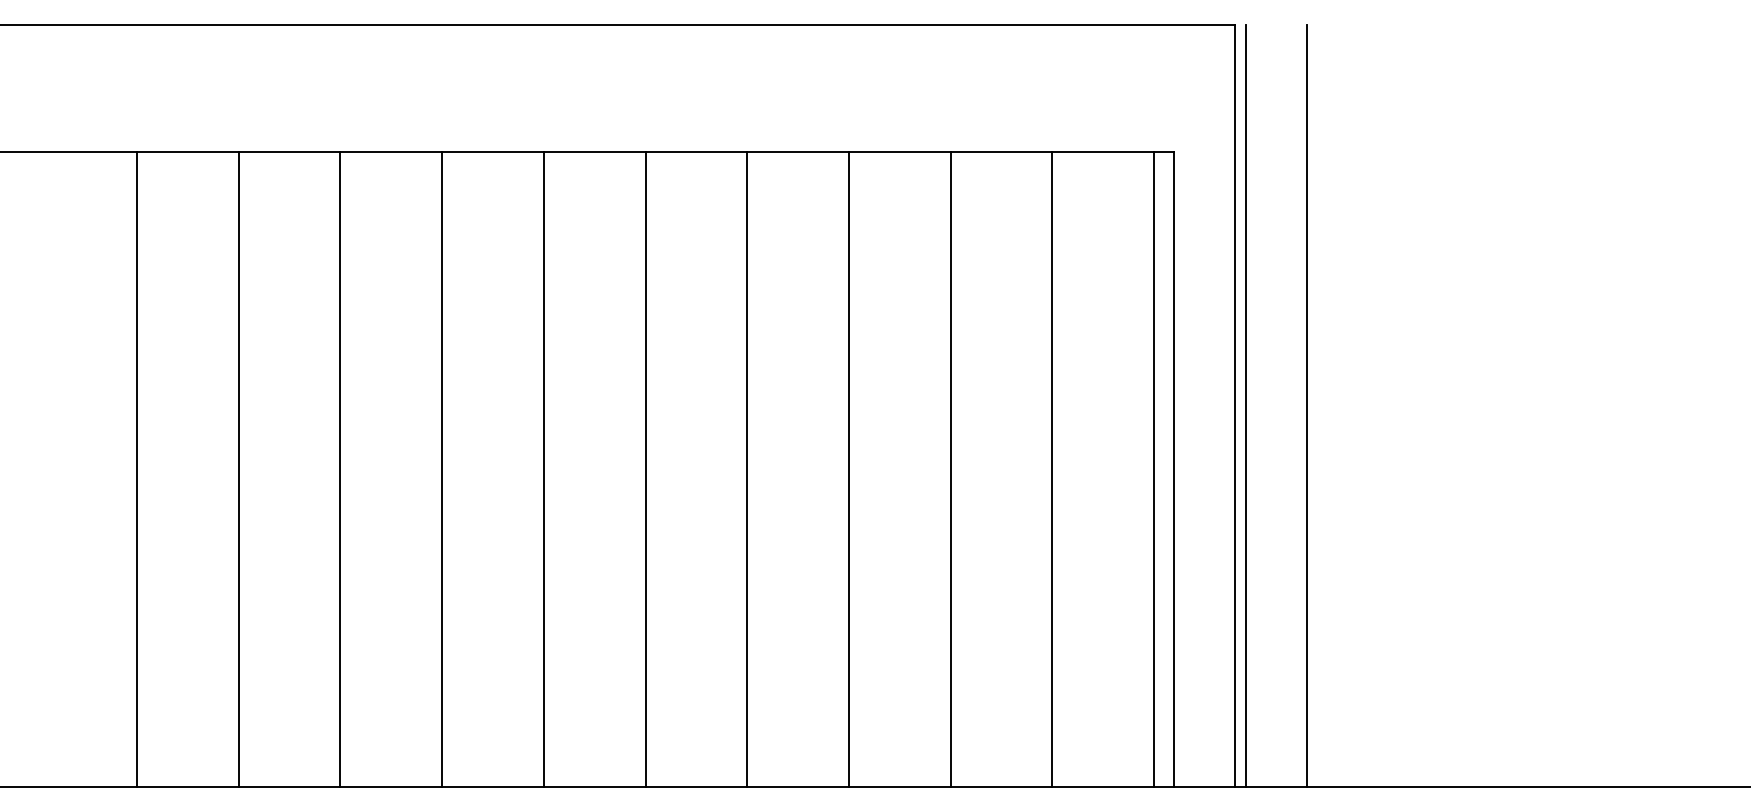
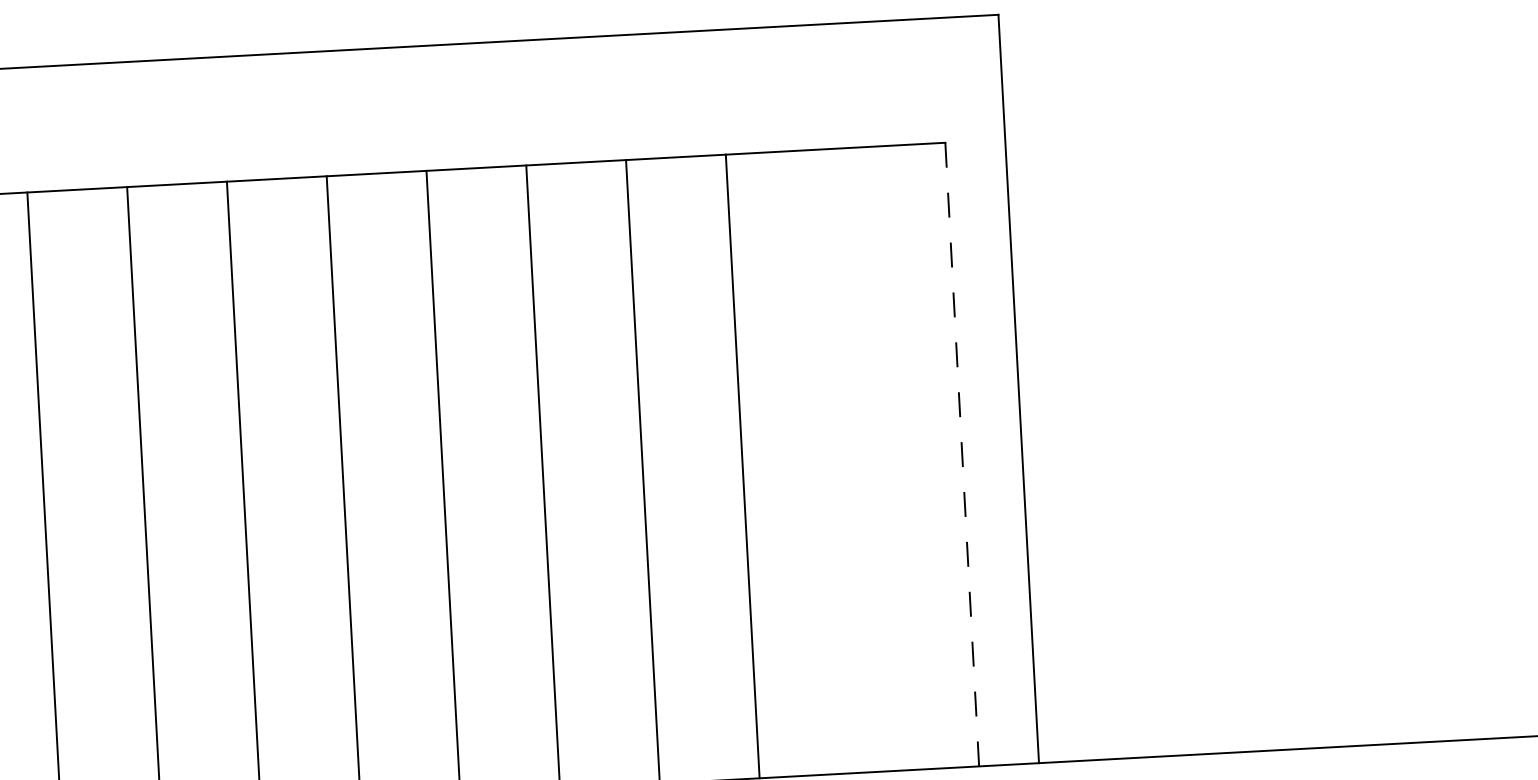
line: (1245, 405) -> (1028, 387), removed
line: (1306, 405) -> (1088, 384), removed
line: (1052, 469) -> (842, 461), removed
line: (1154, 469) -> (942, 455), removed
line: (1174, 469) -> (962, 454), solid -> dashed

